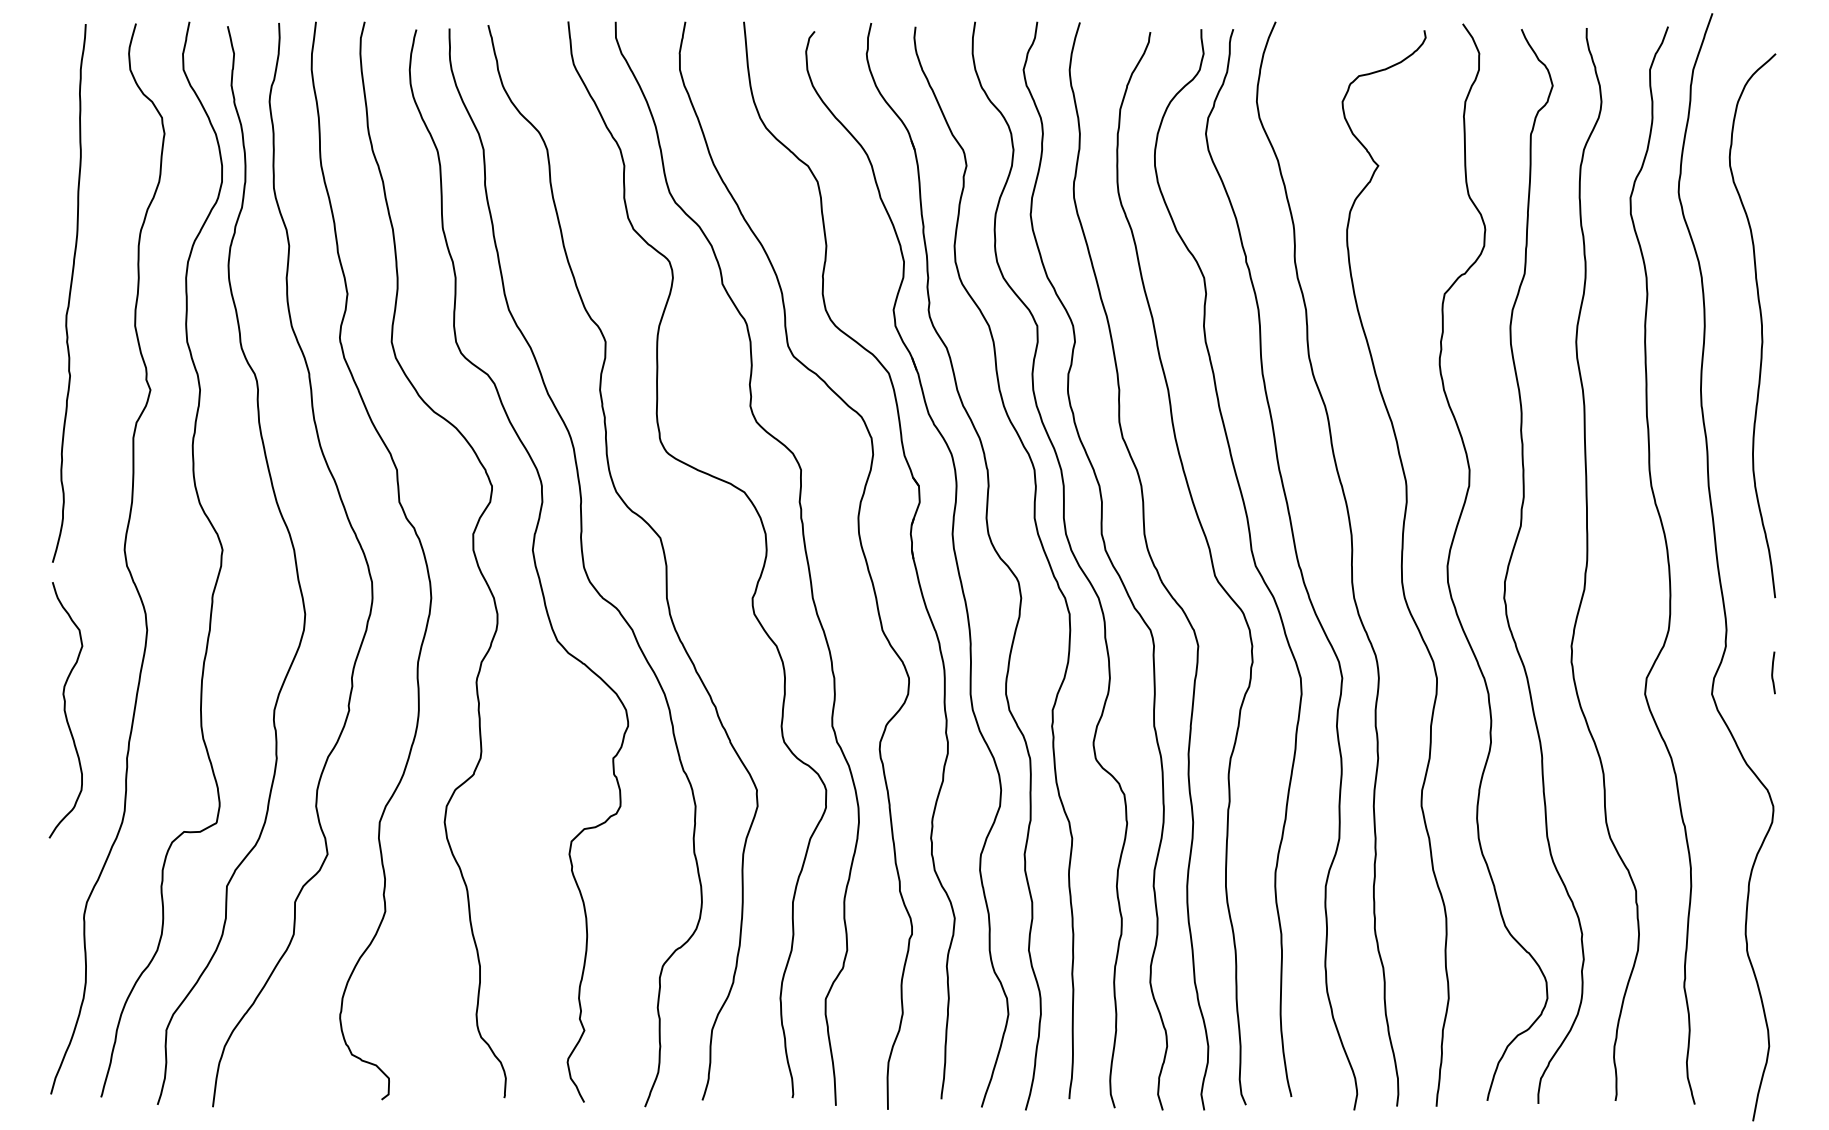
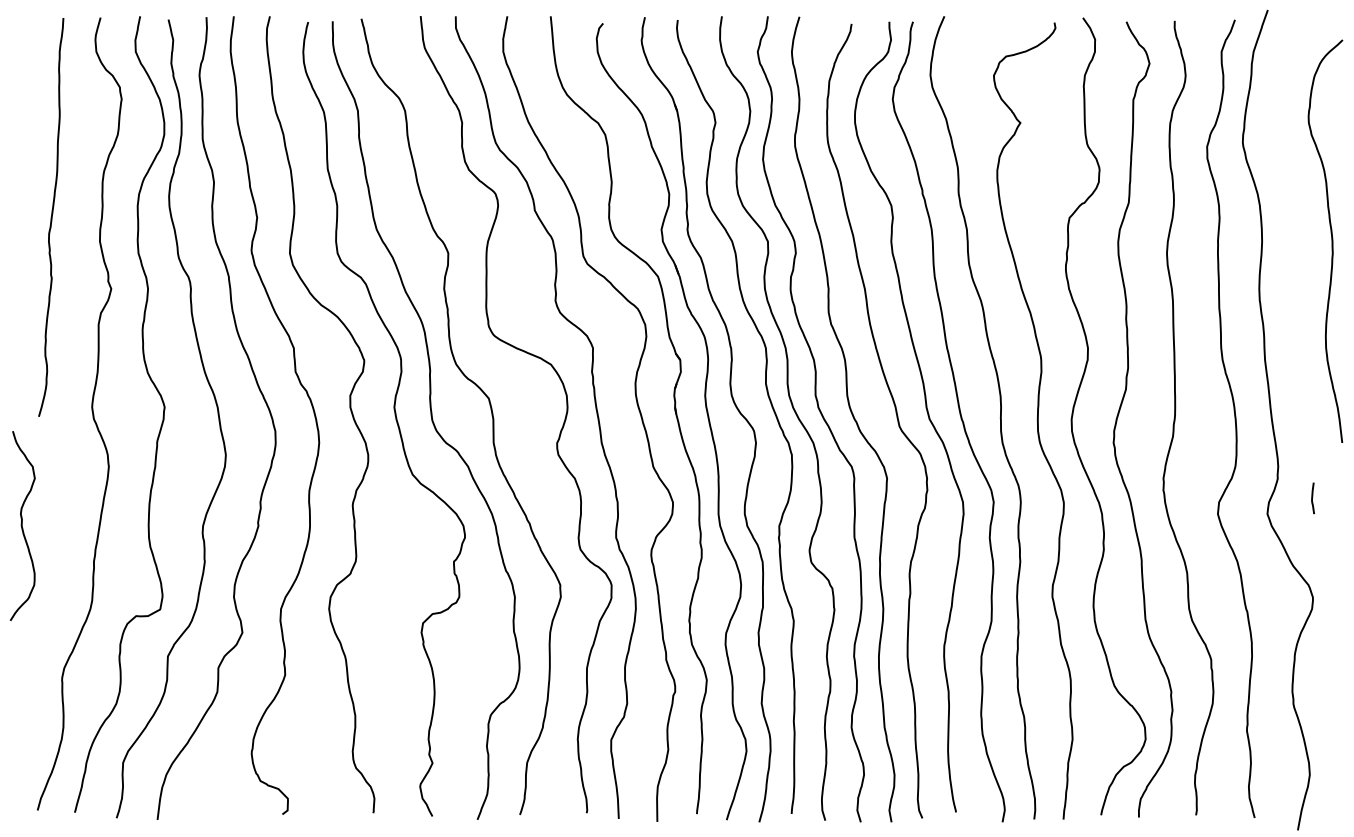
curve: (1760, 324) -> (1331, 240), moved
curve: (65, 709) -> (22, 525), moved

